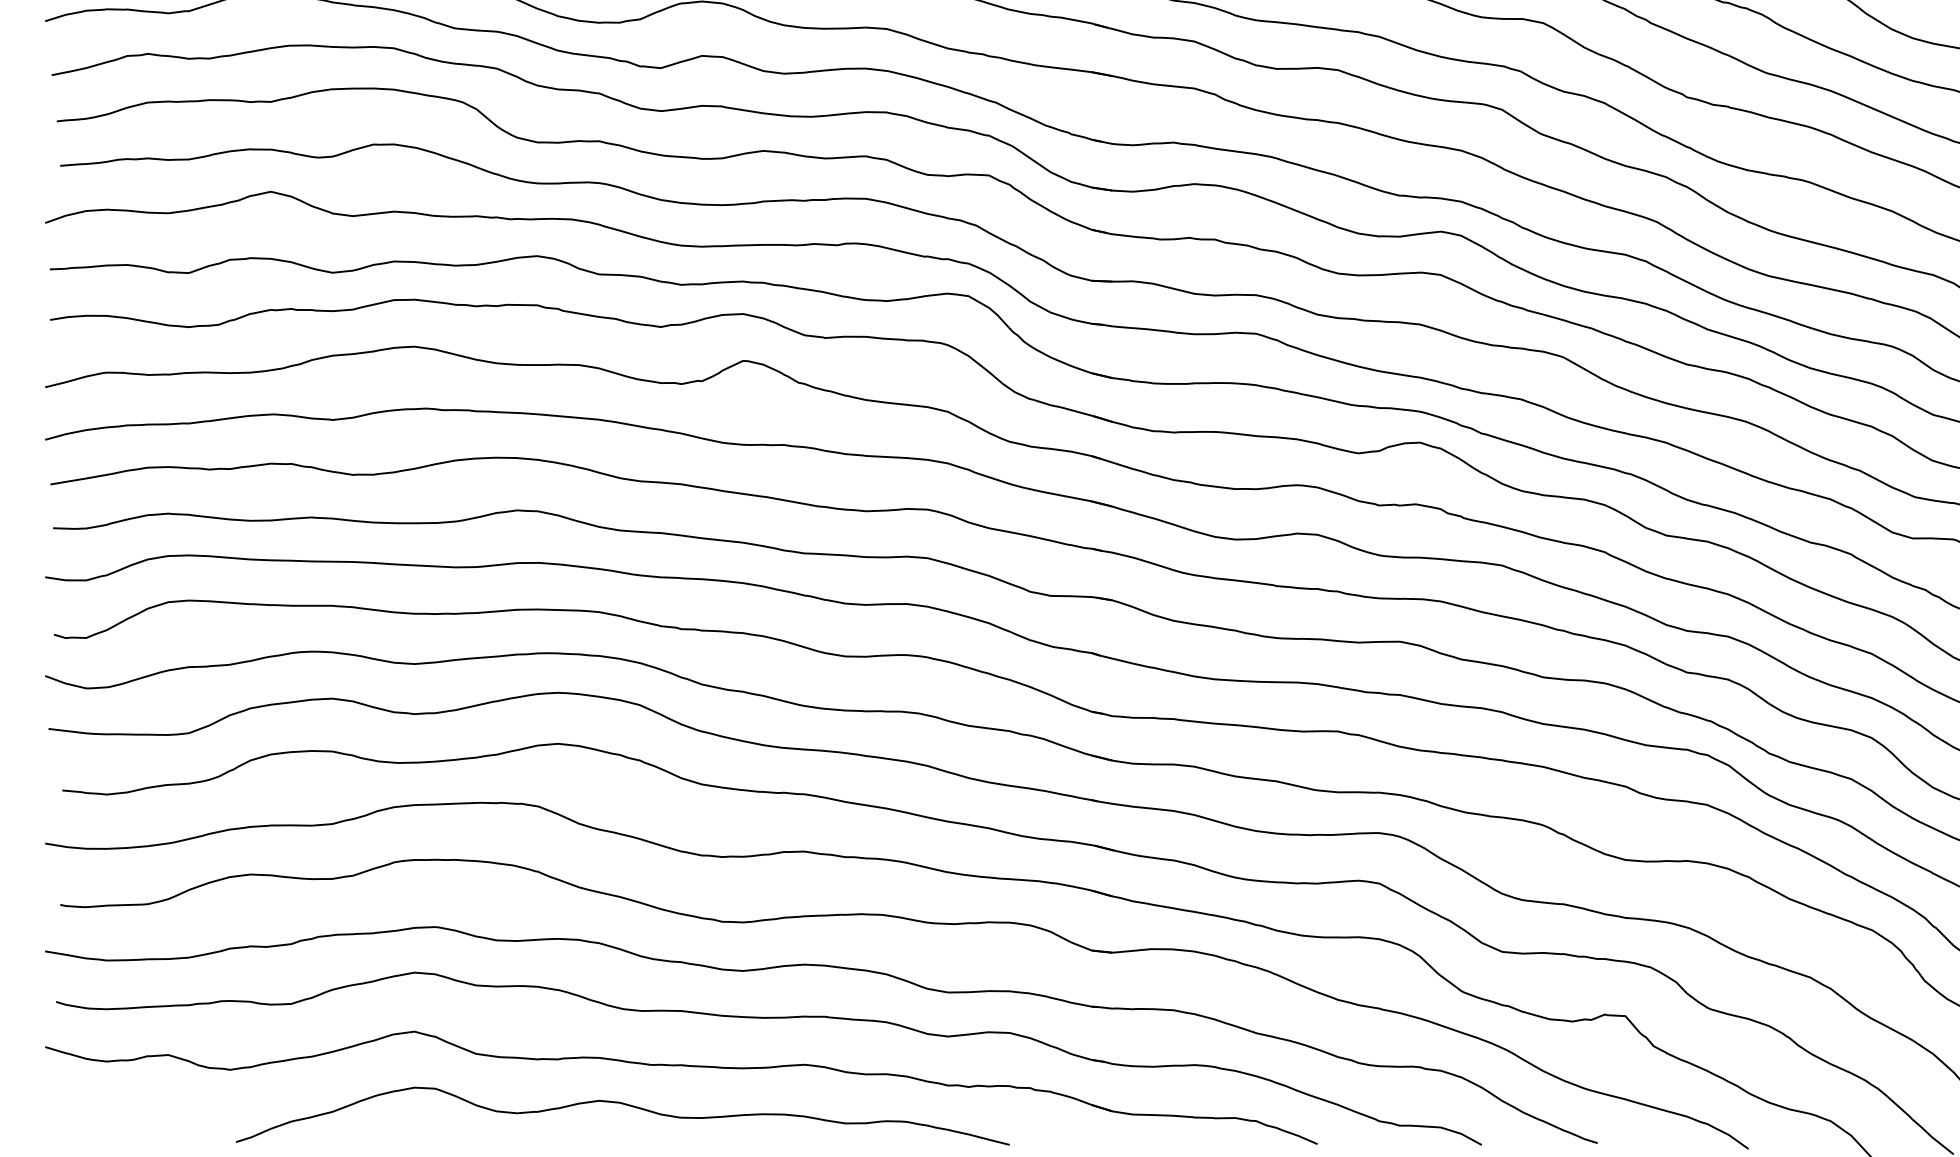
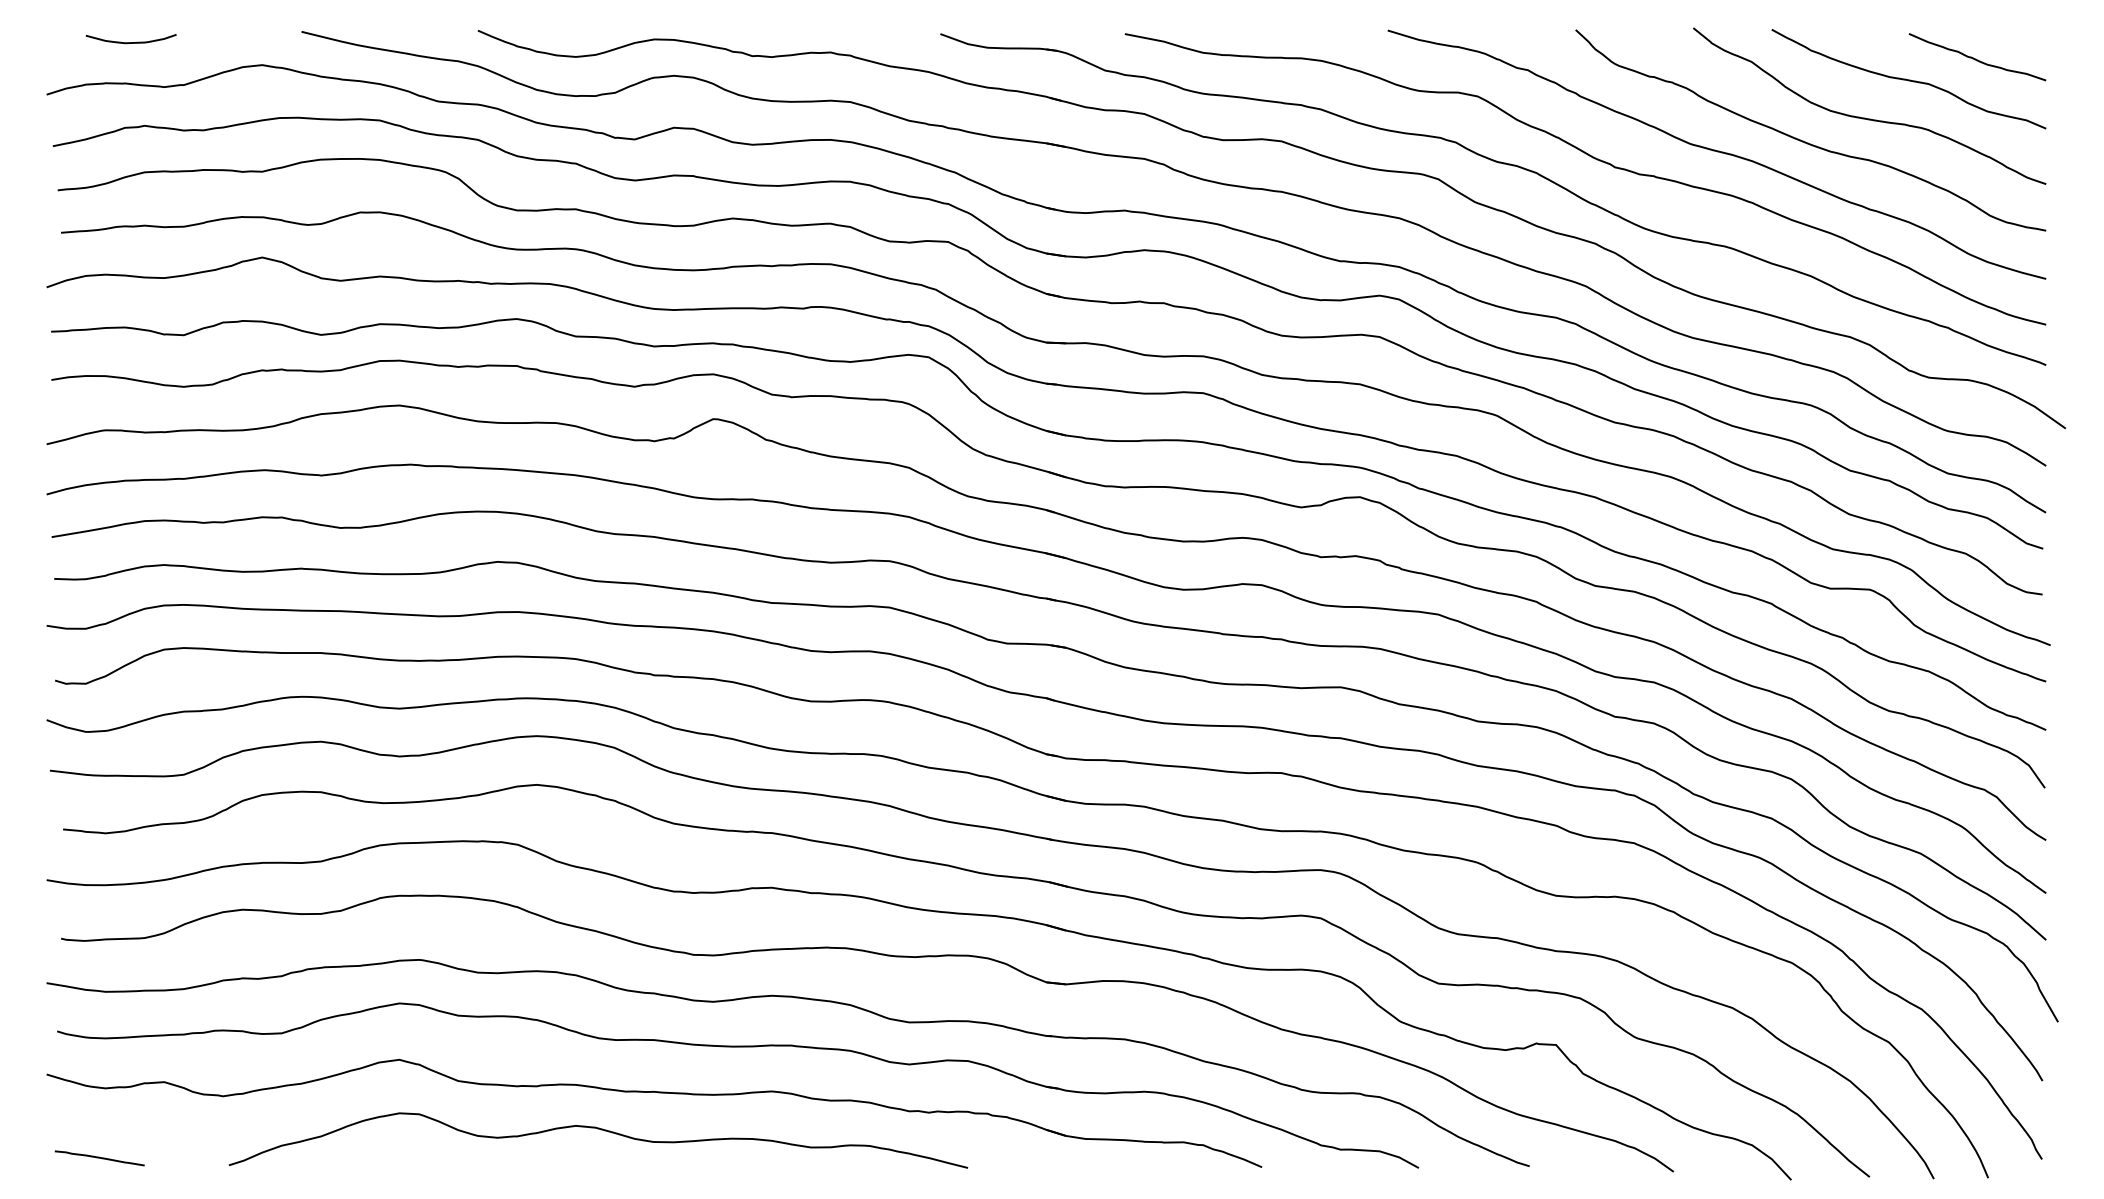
line: (100, 1134) -> (99, 1158), added

